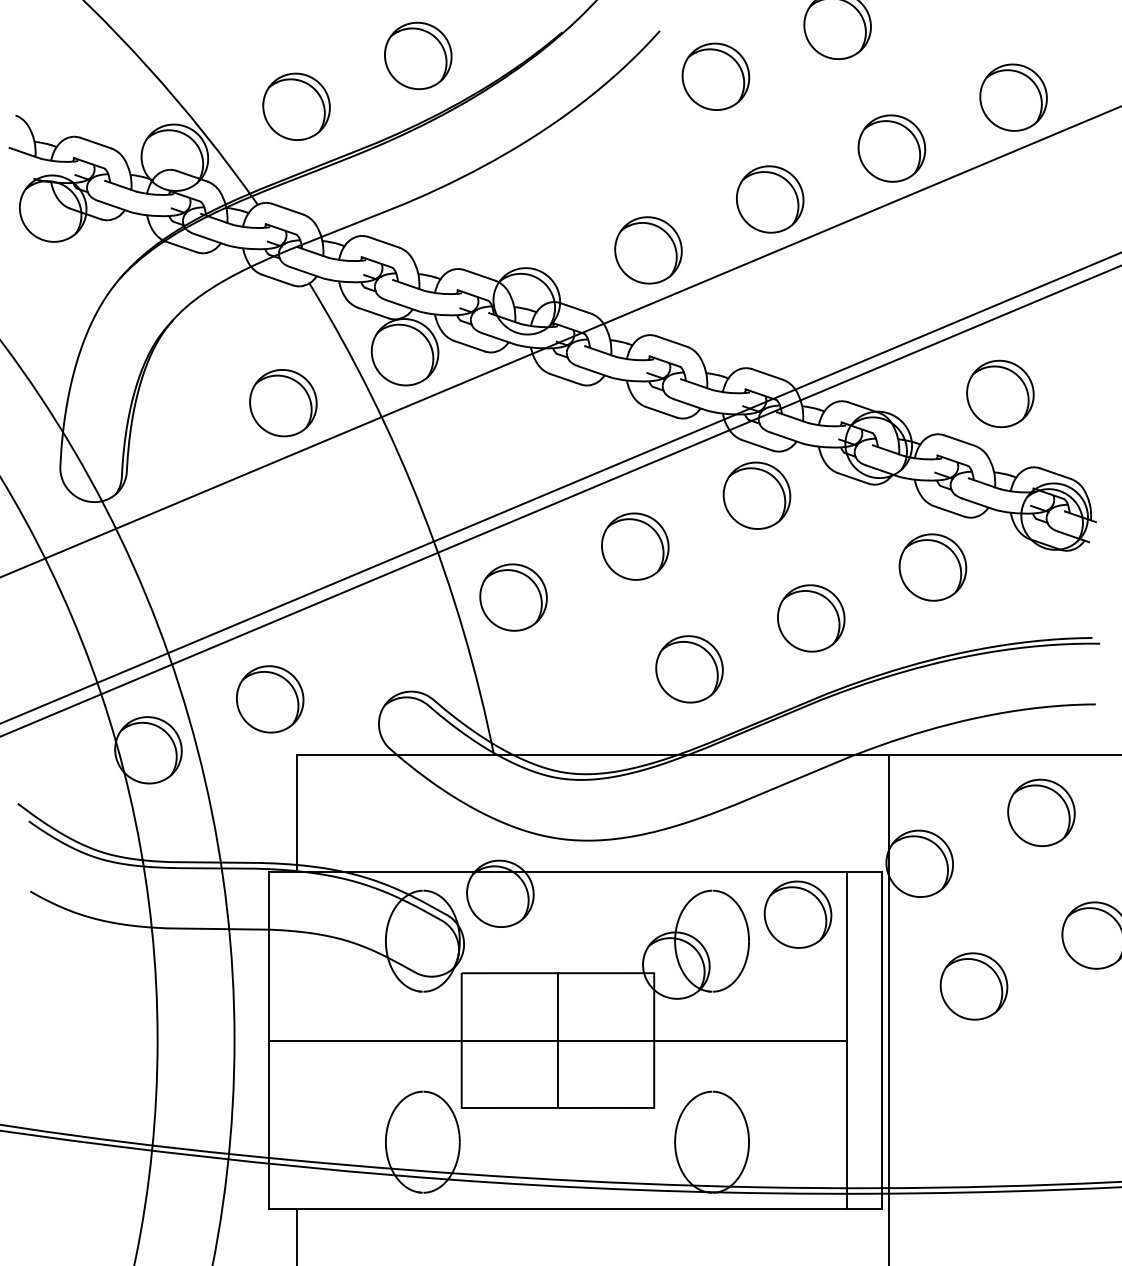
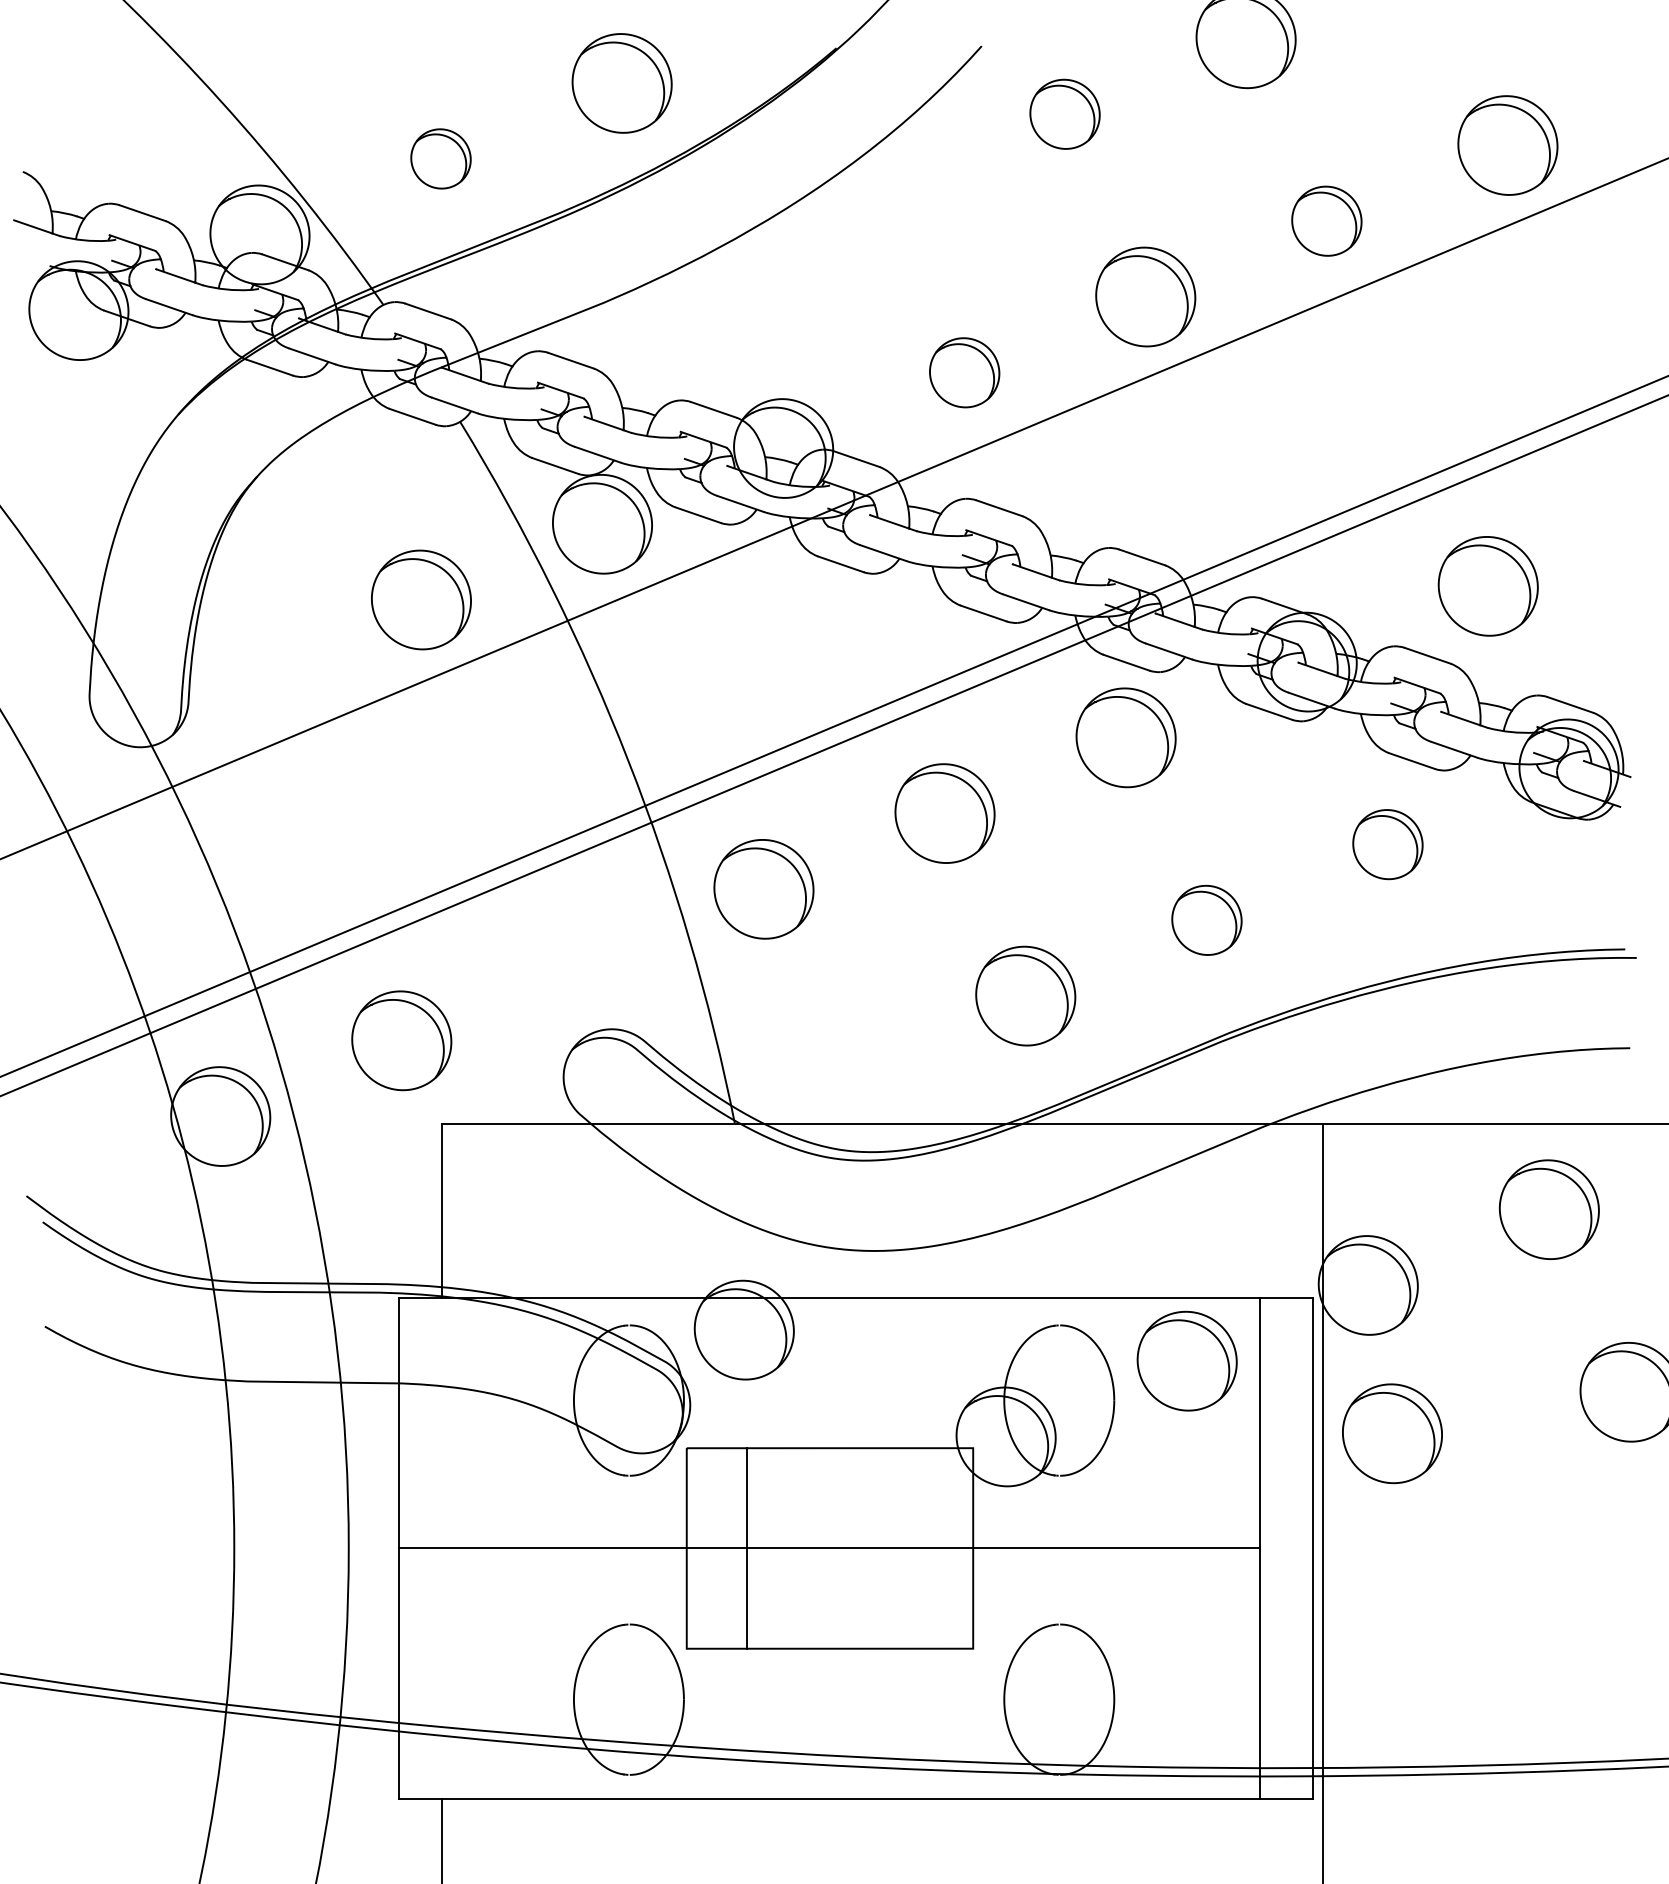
part: (715, 76) -> (1064, 113), size x0.7
part: (296, 106) -> (440, 158), size x0.6
part: (891, 148) -> (1326, 221), size x0.7
part: (648, 250) -> (964, 372), size x0.7
part: (932, 567) -> (1387, 844), size x0.7
part: (811, 618) -> (1207, 920), size x0.7
part: (973, 986) -> (1391, 1433), moved
line: (557, 1040) -> (745, 1548), moved

